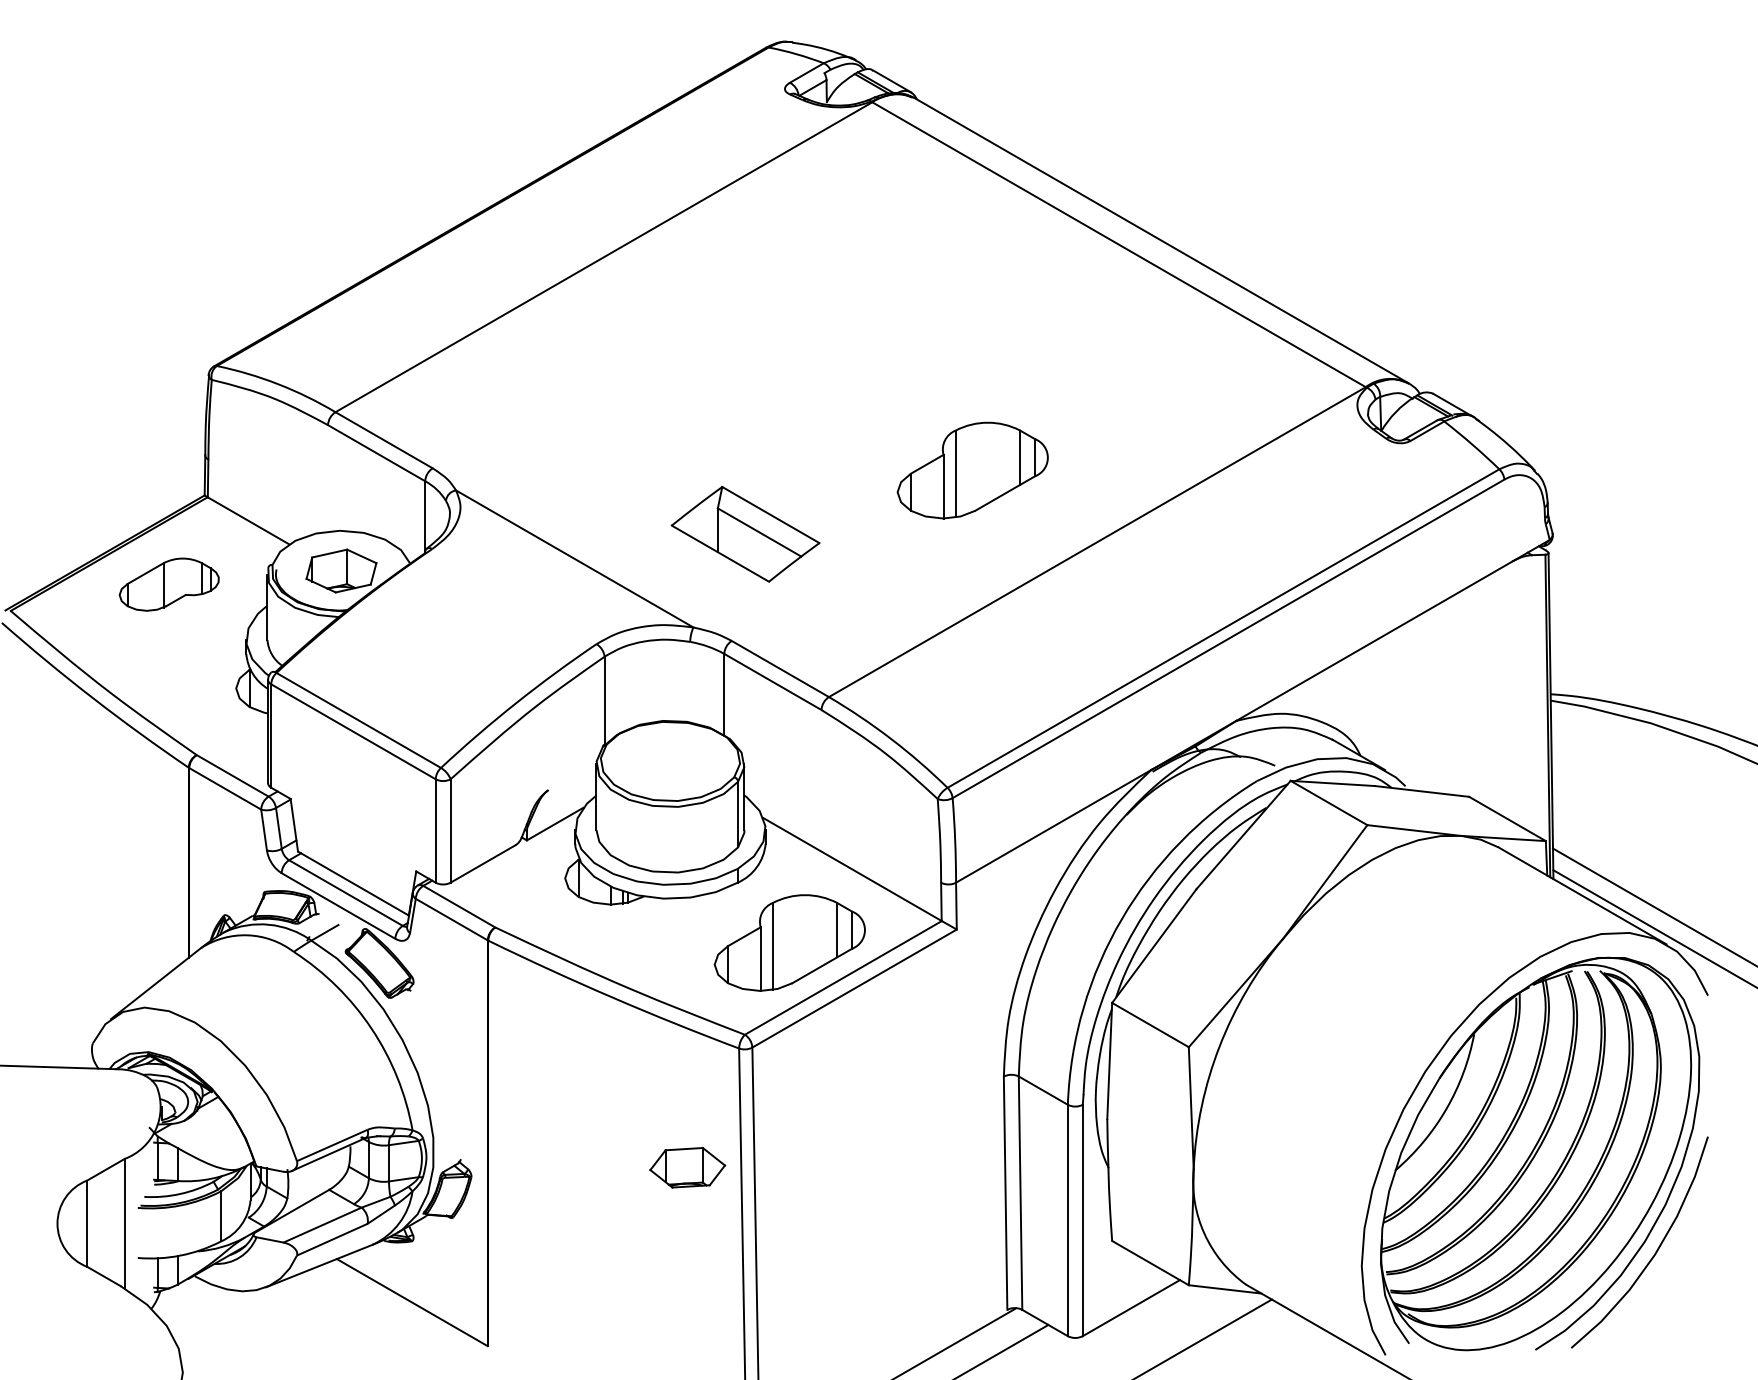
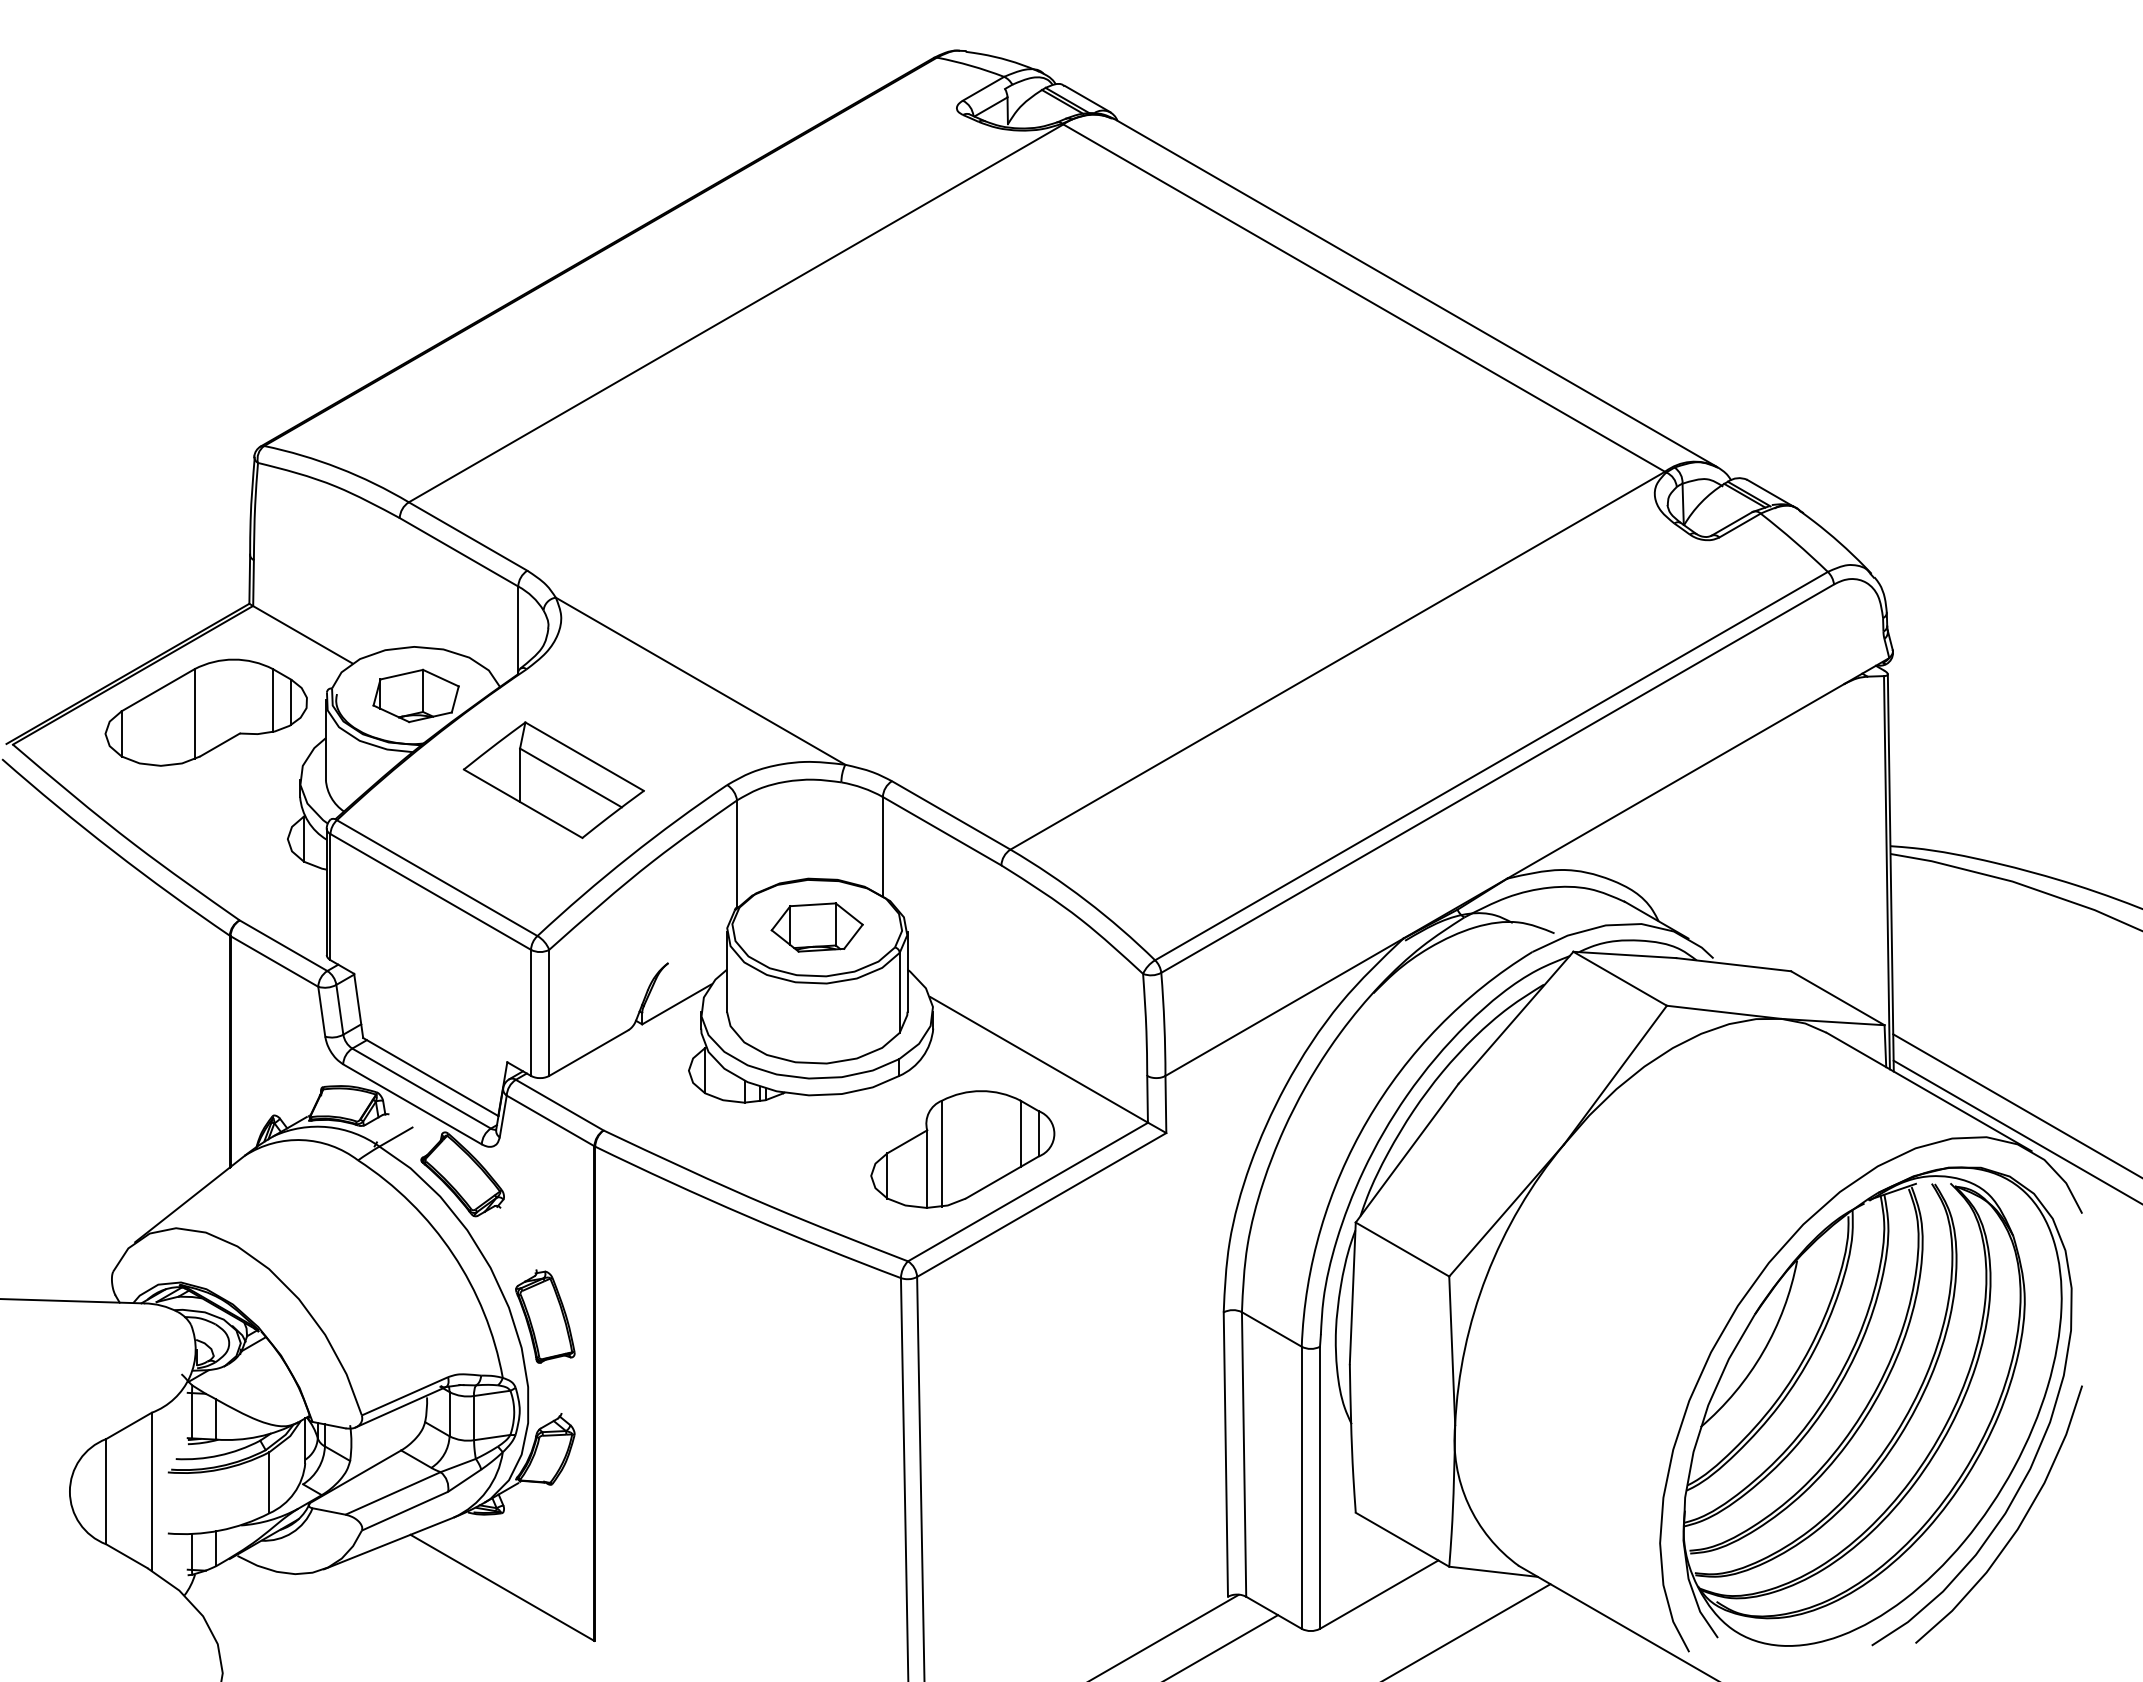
part: (972, 470) -> (1185, 573), removed
part: (745, 533) -> (553, 779), moved
part: (168, 584) -> (205, 712), size x1.67
part: (447, 1080) -> (545, 1316), added
part: (687, 1167) -> (816, 927), moved

